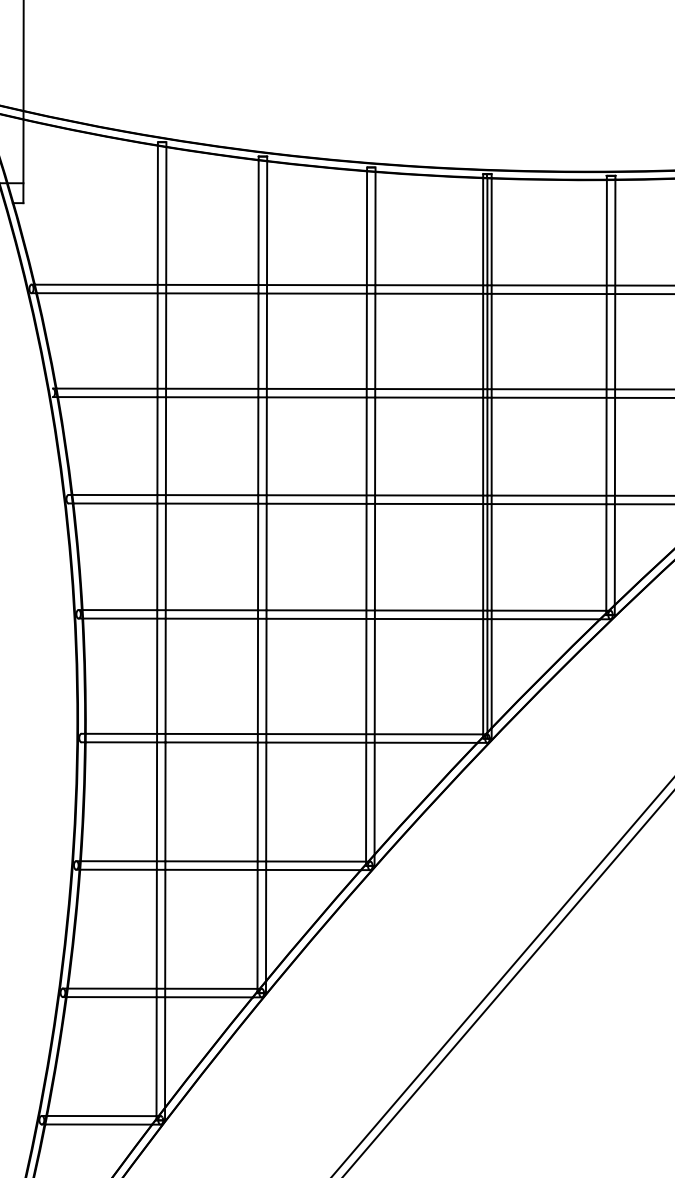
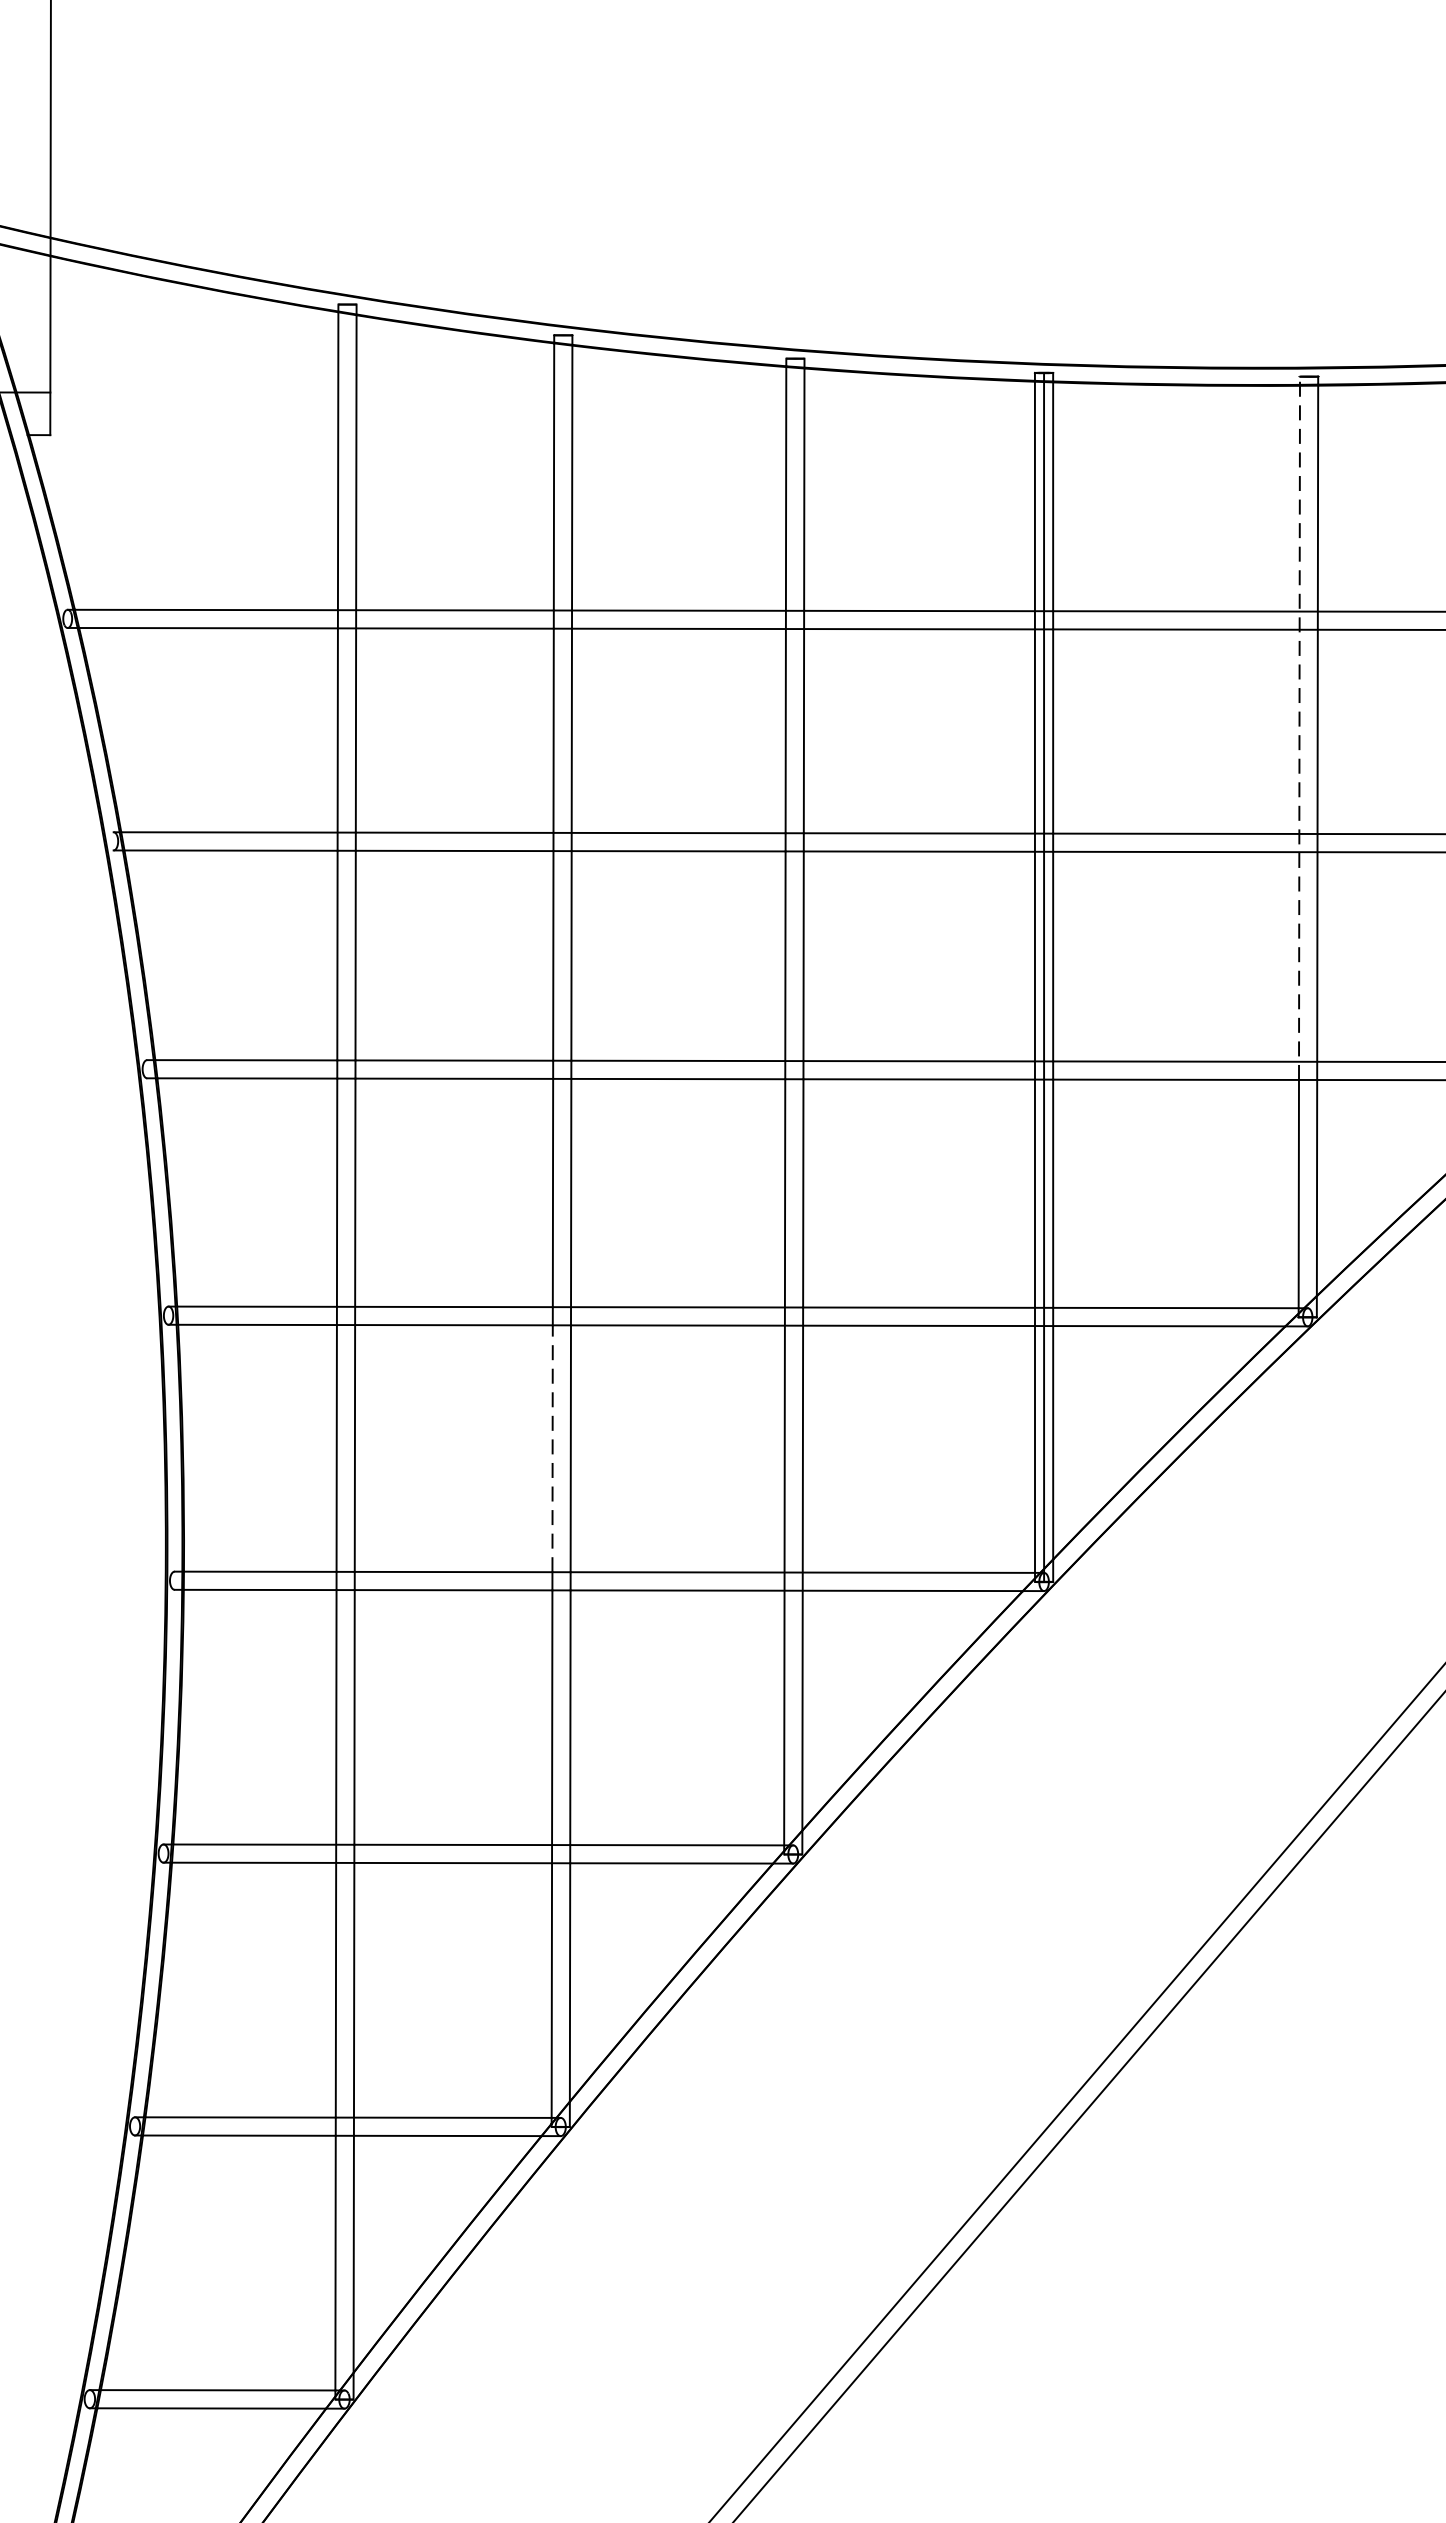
line: (606, 339) -> (1299, 727), solid -> dashed
line: (257, 676) -> (551, 1448), solid -> dashed

